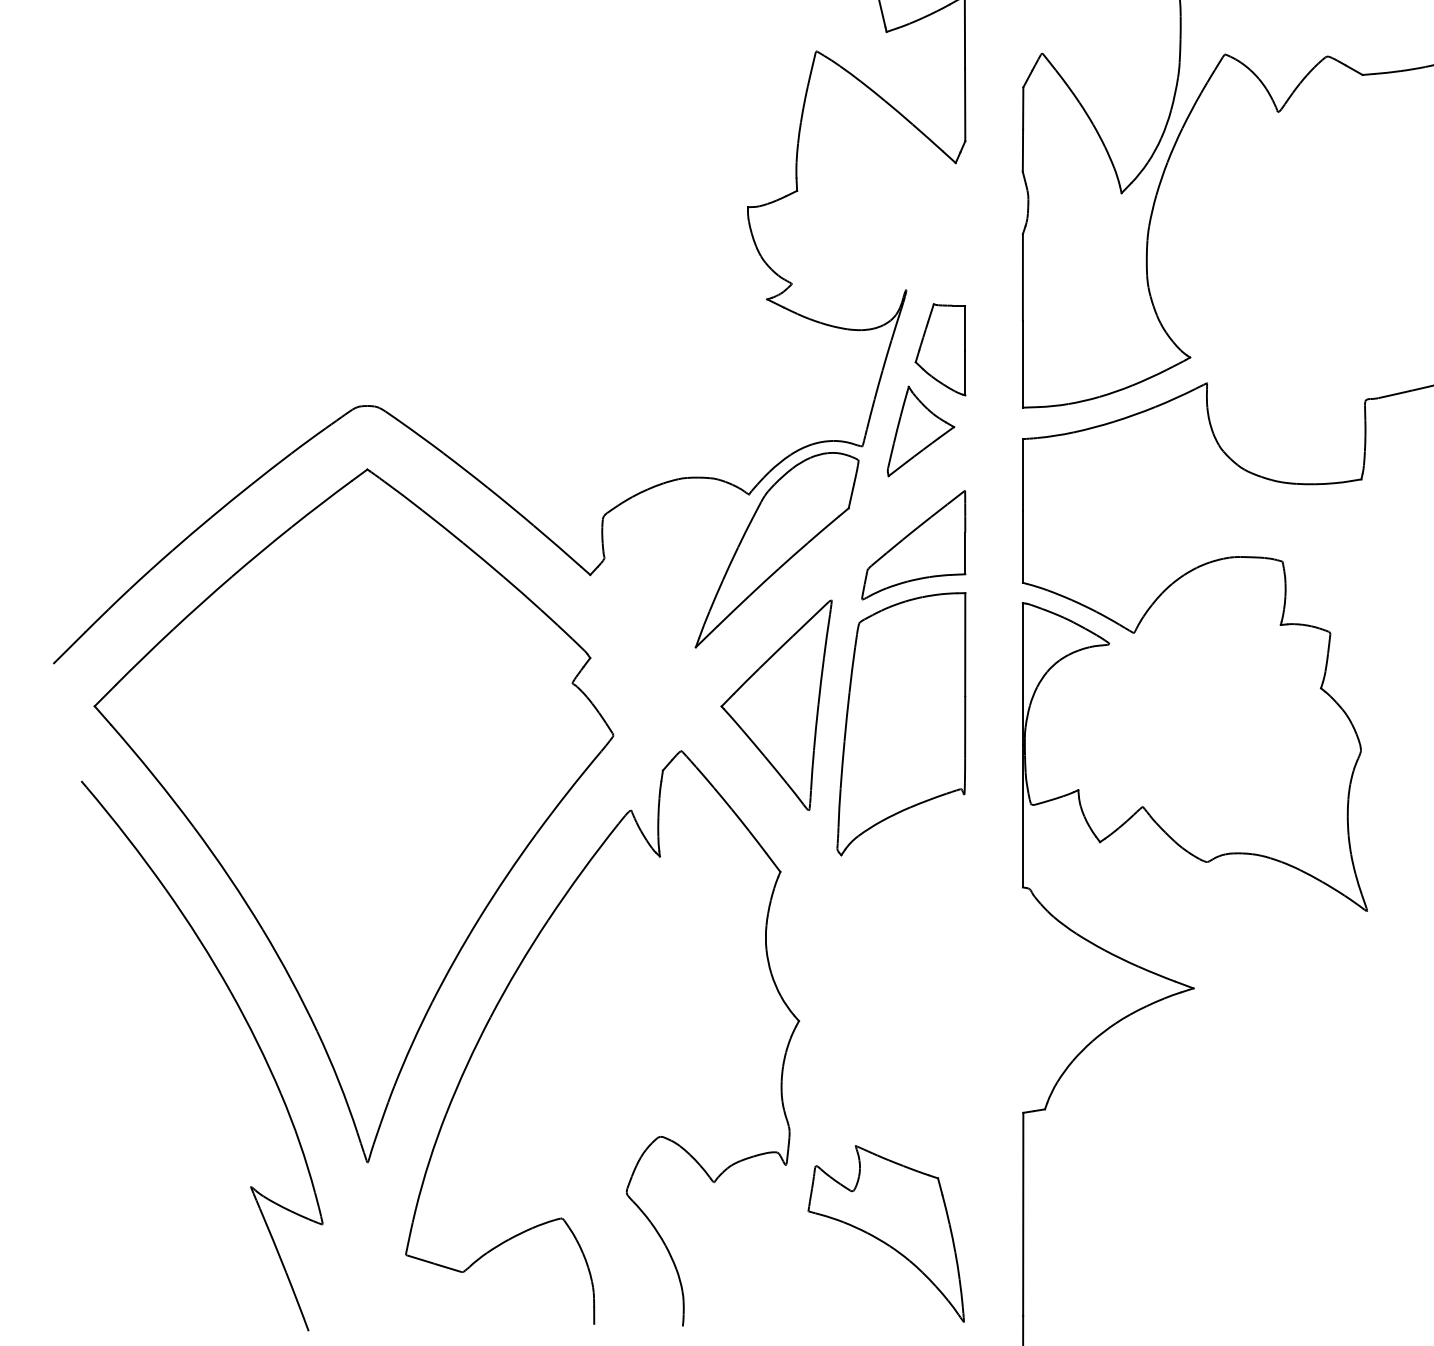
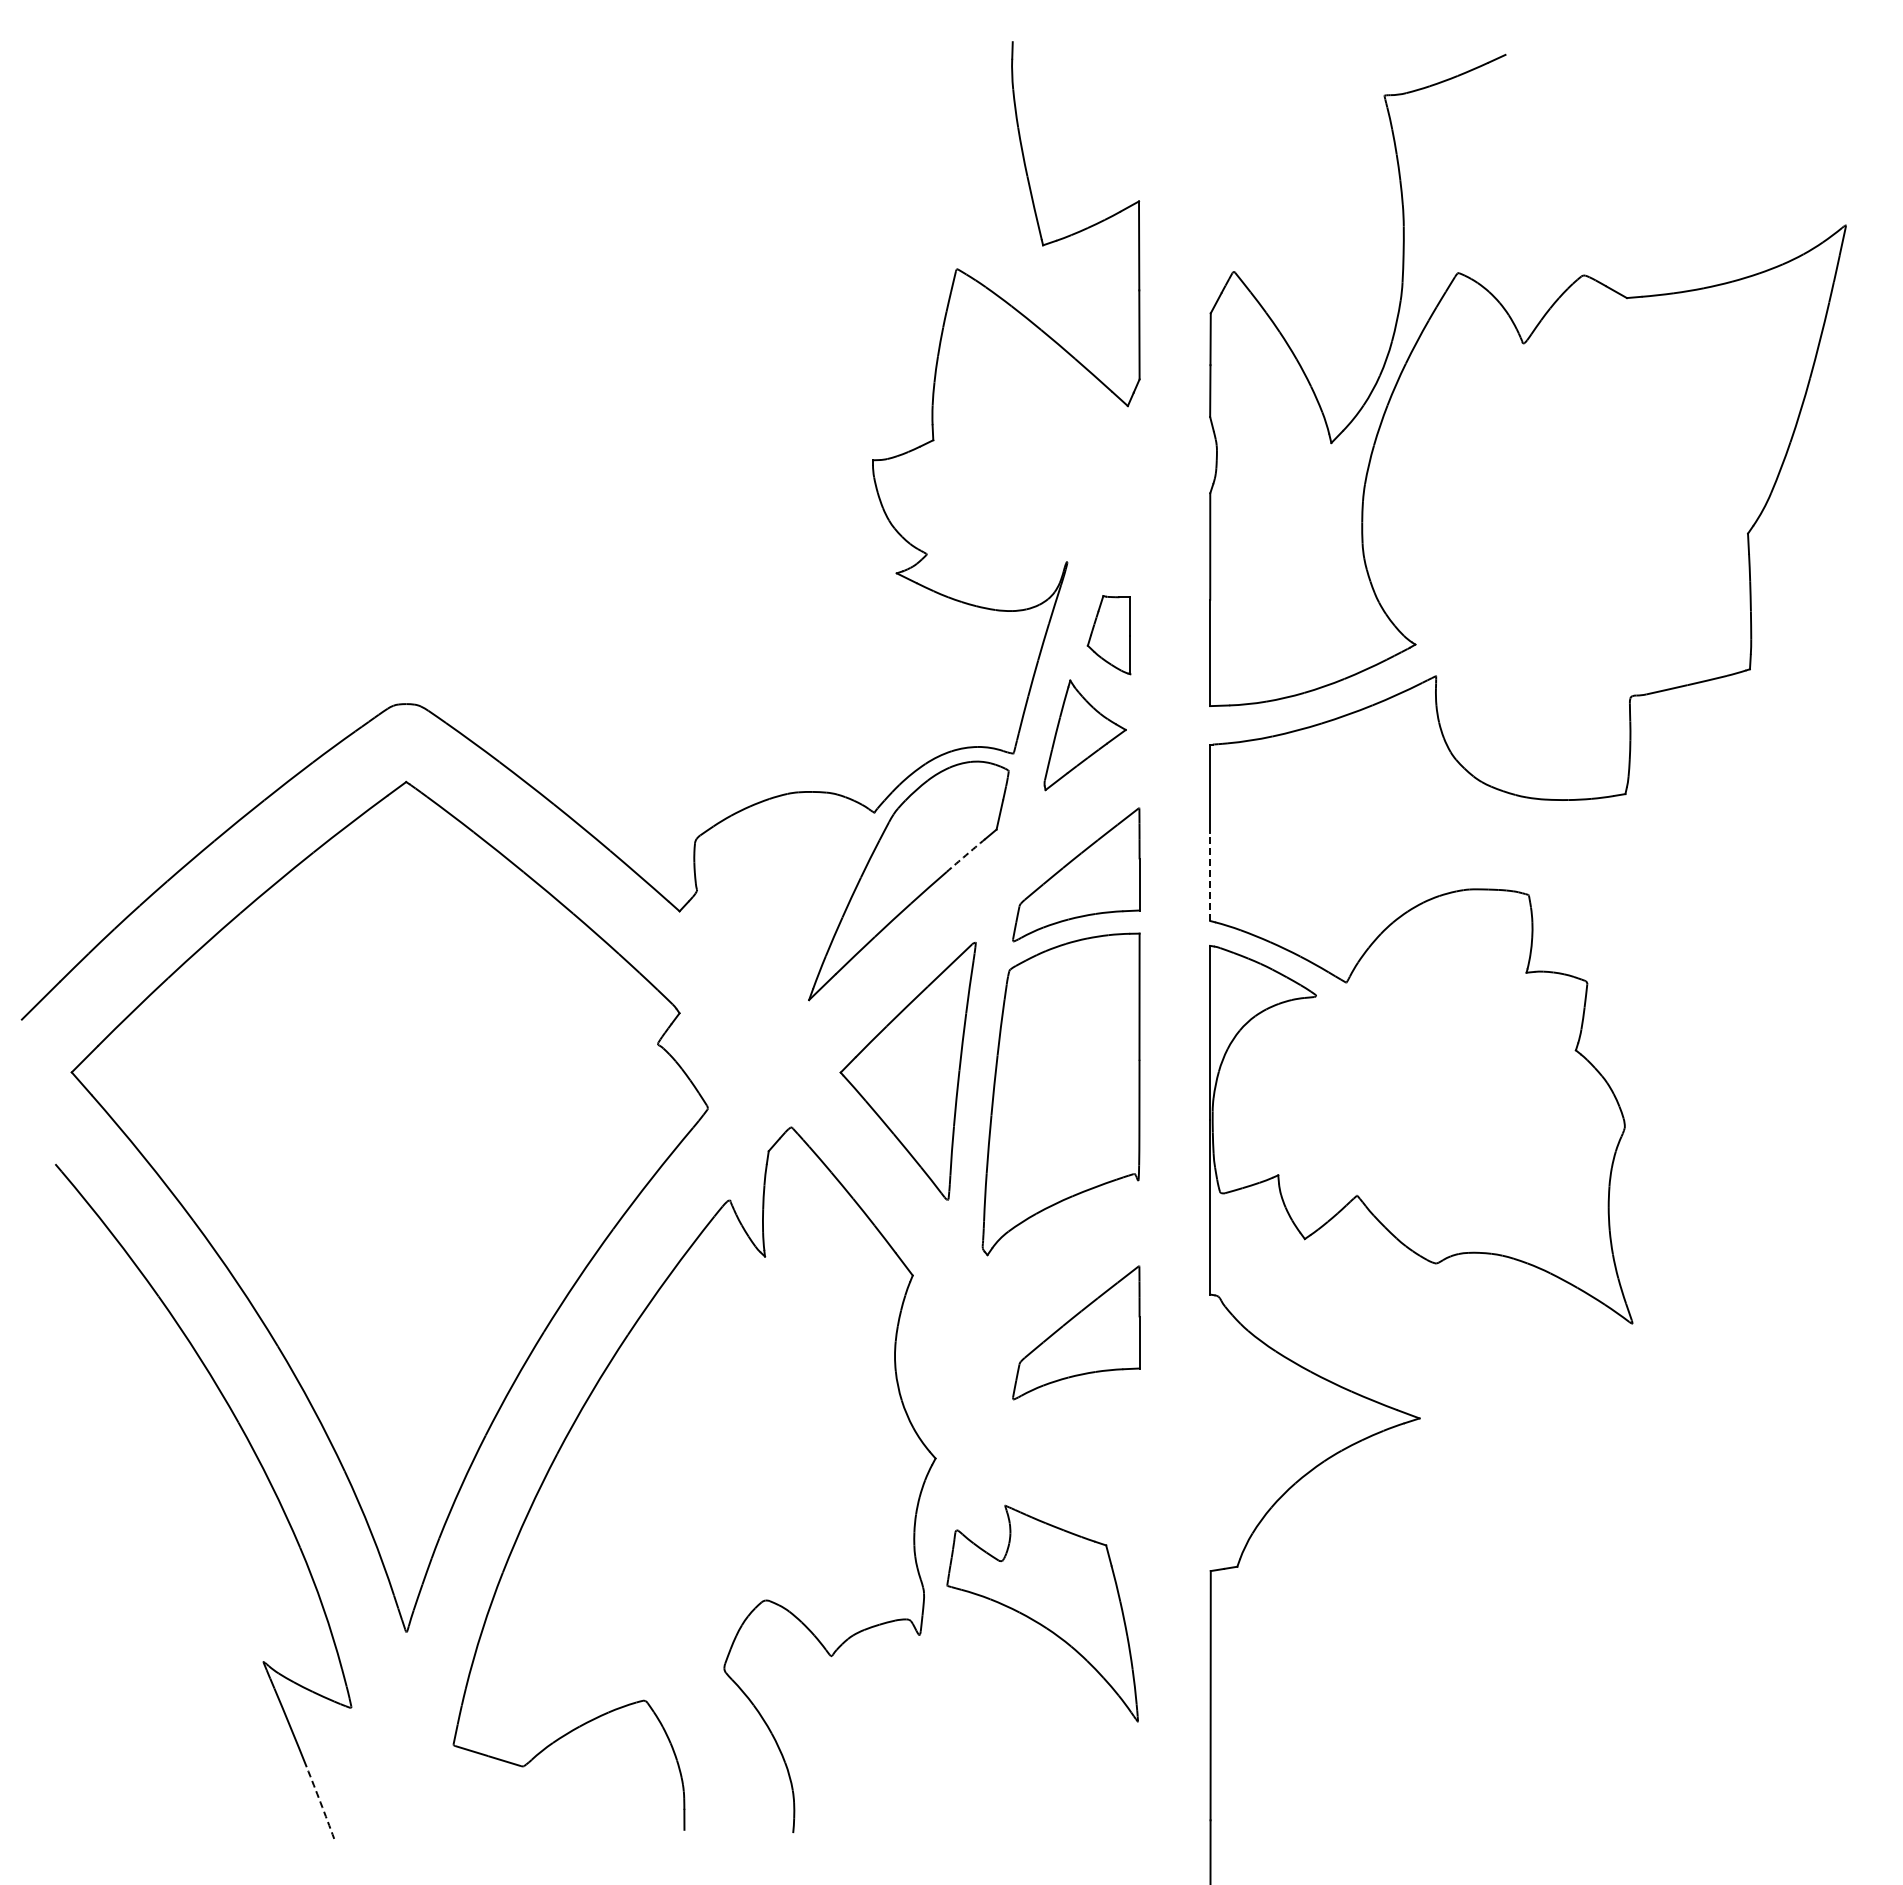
part: (939, 349) -> (1108, 634), size x0.7
arc: (823, 529) -> (965, 855), solid -> dashed
line: (1023, 546) -> (1210, 876), solid -> dashed
part: (913, 918) -> (1076, 1332), added
part: (886, 1233) -> (1042, 1613), moved
arc: (297, 1301) -> (320, 1802), solid -> dashed

